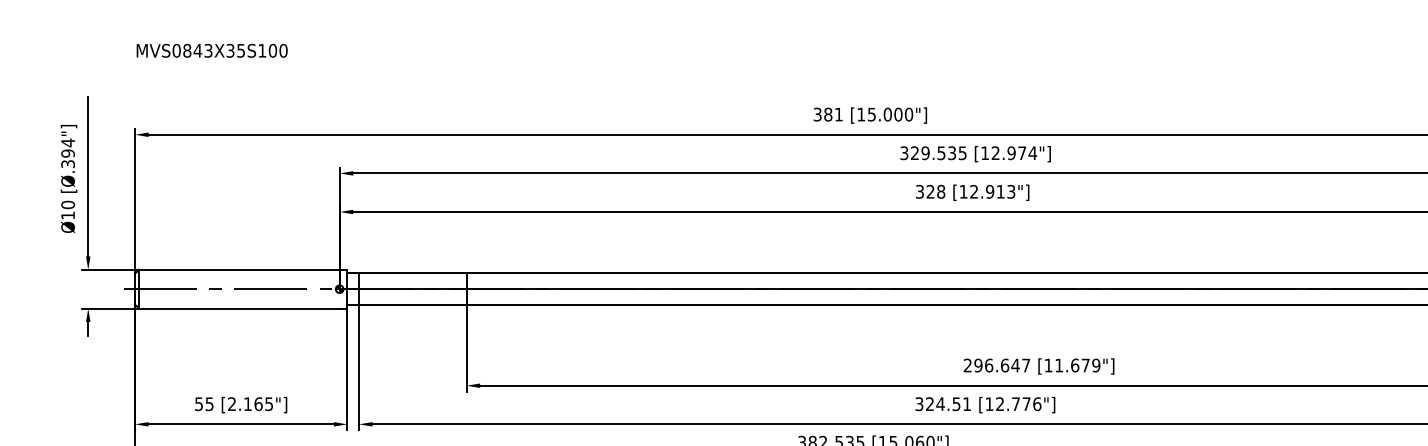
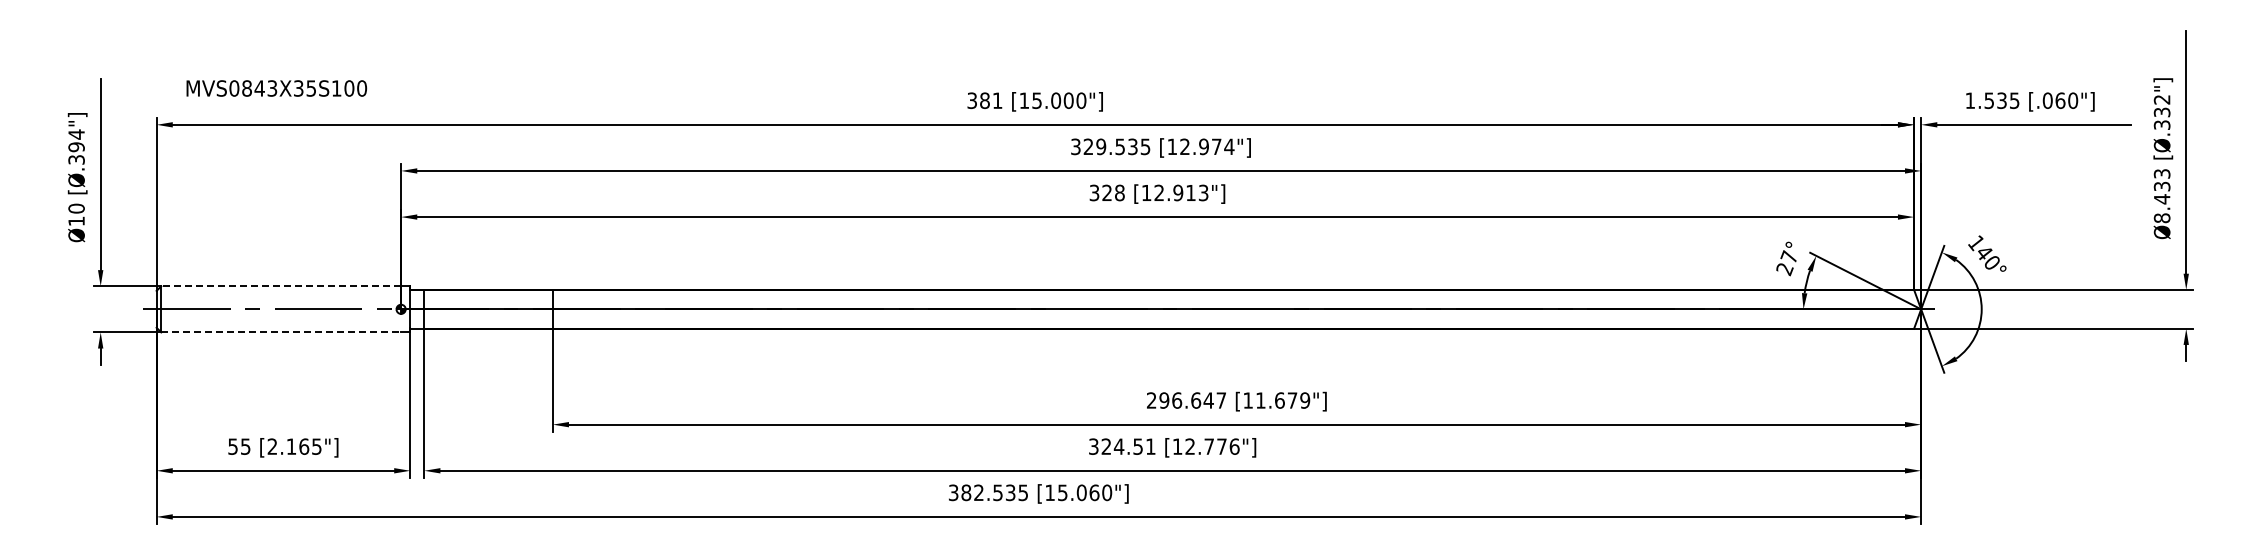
text: (211, 50) -> (276, 88), moved
line: (239, 270) -> (281, 286), solid -> dashed
line: (239, 308) -> (281, 332), solid -> dashed

